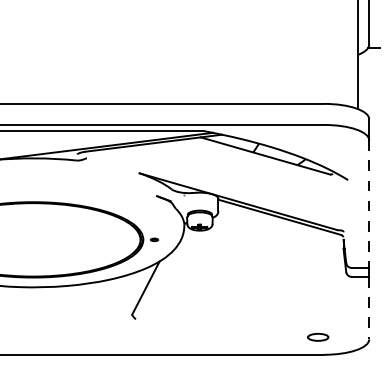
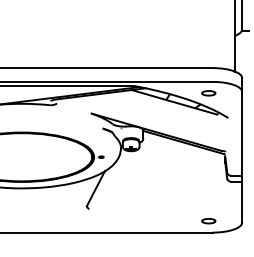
part: (317, 142) -> (208, 93), added
line: (369, 203) -> (242, 133), dashed -> solid
line: (369, 308) -> (242, 202), dashed -> solid

